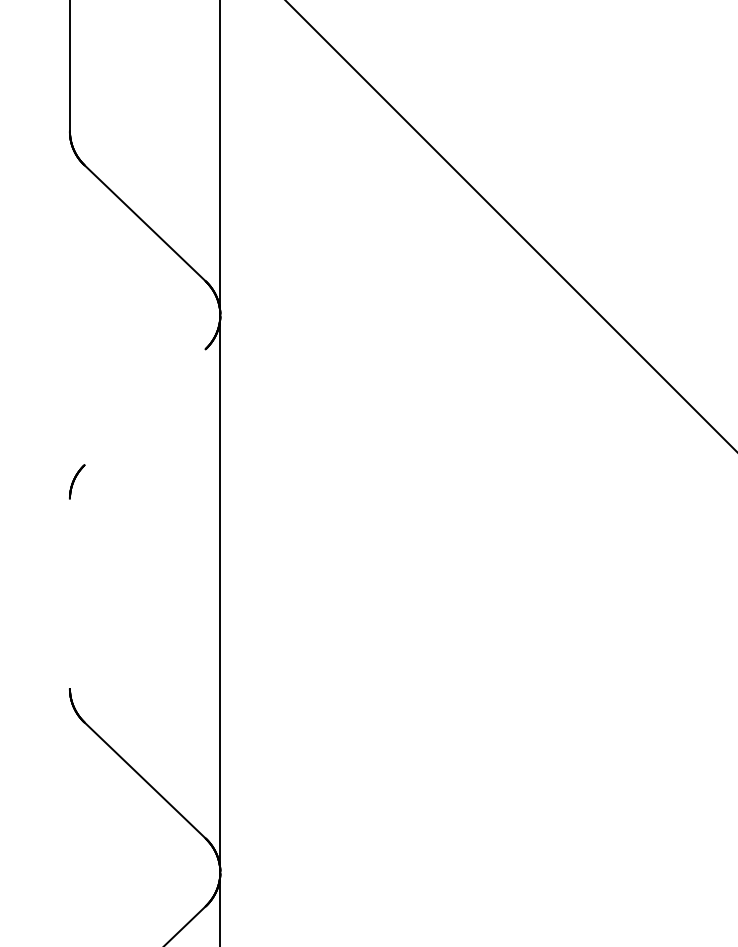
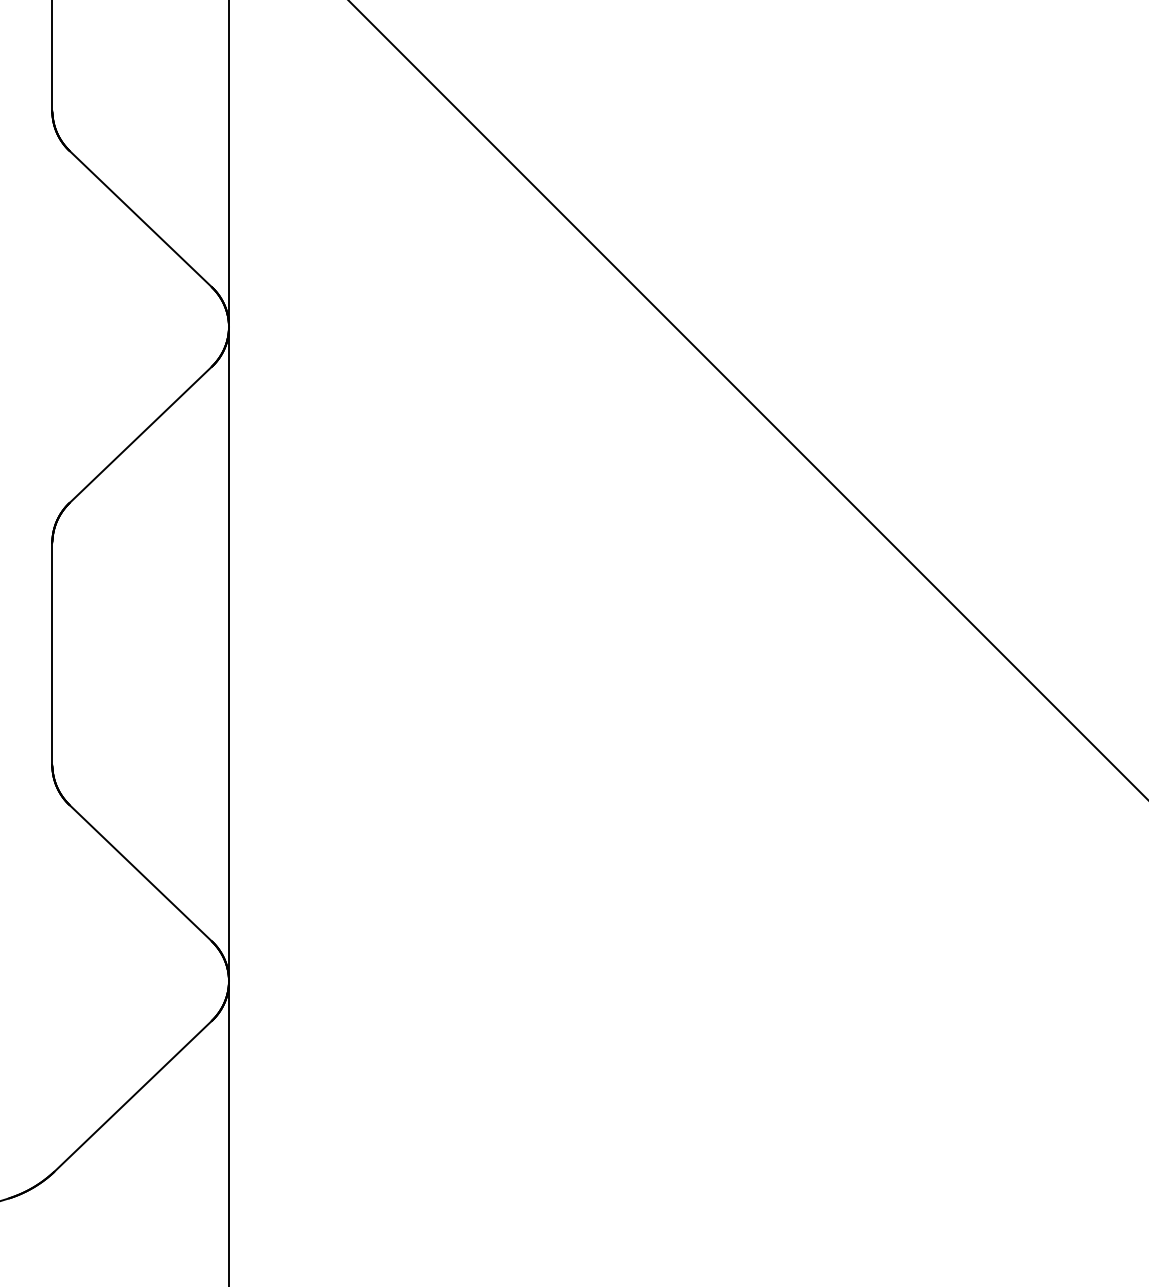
line: (144, 406) -> (140, 434), added
line: (70, 593) -> (52, 653), added

